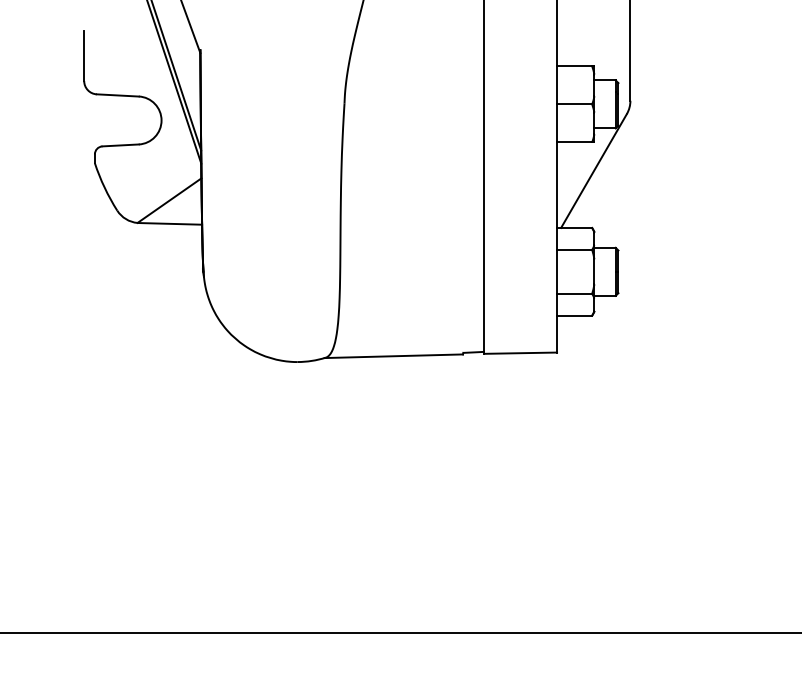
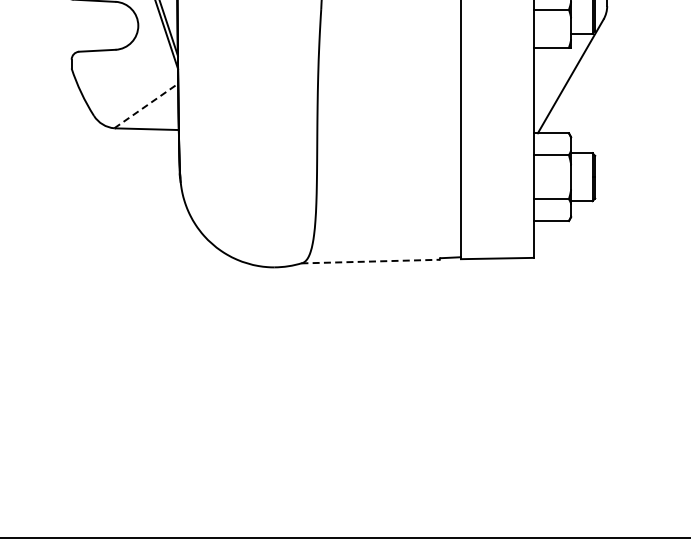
line: (169, 200) -> (146, 105), solid -> dashed
line: (394, 356) -> (371, 261), solid -> dashed

